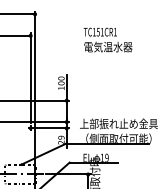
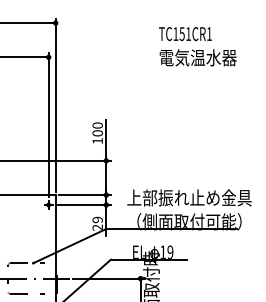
text: (107, 39) -> (196, 45), moved

